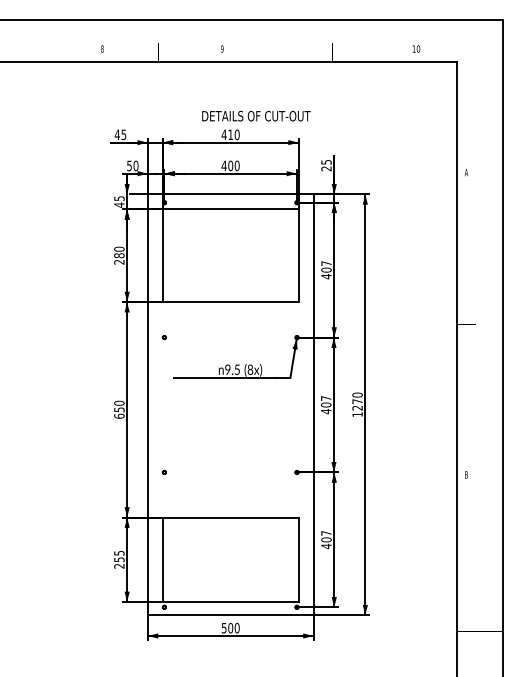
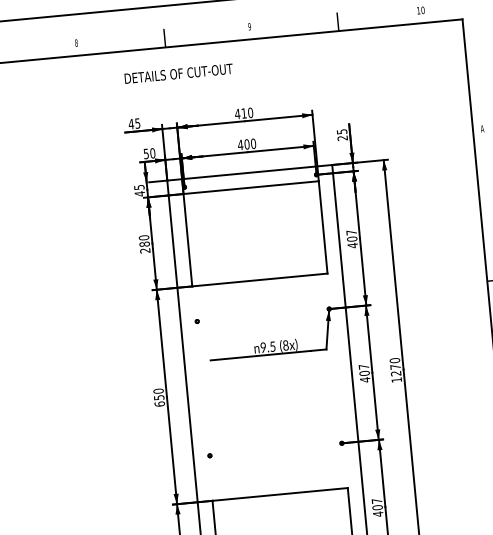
text: (102, 48) -> (76, 42), moved
text: (222, 48) -> (249, 26), moved
text: (256, 115) -> (178, 73), moved

